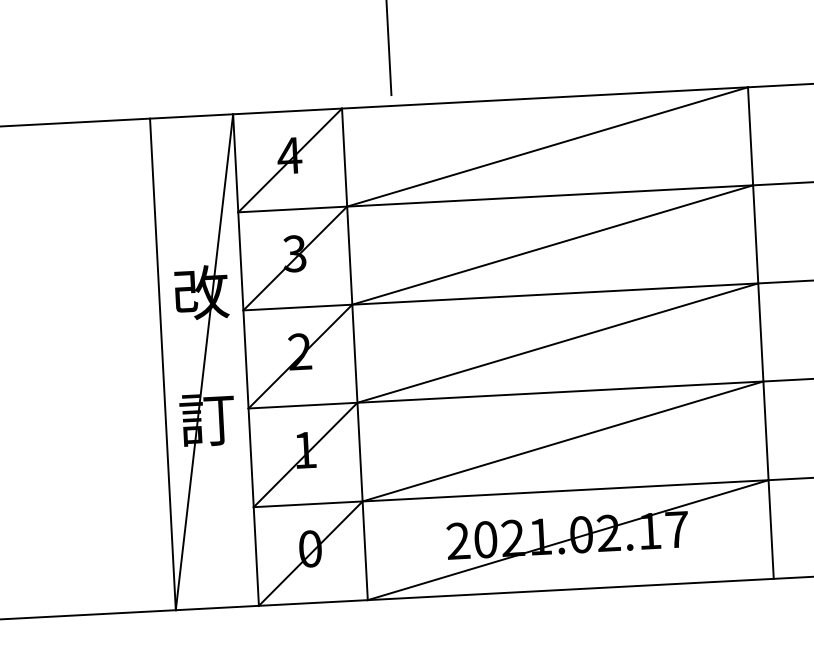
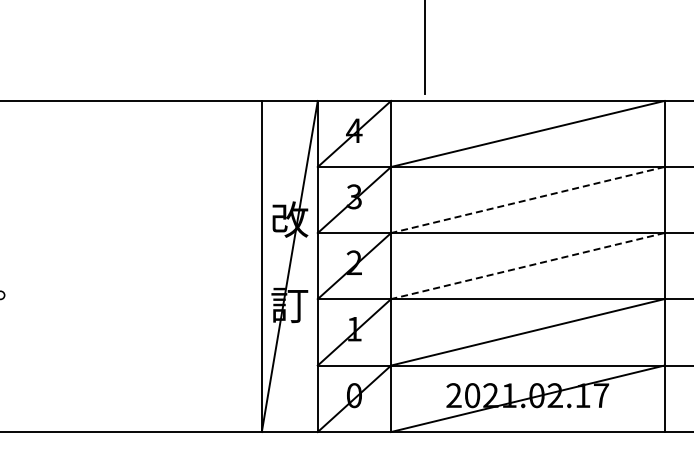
line: (552, 245) -> (527, 200), solid -> dashed
line: (557, 343) -> (527, 266), solid -> dashed

